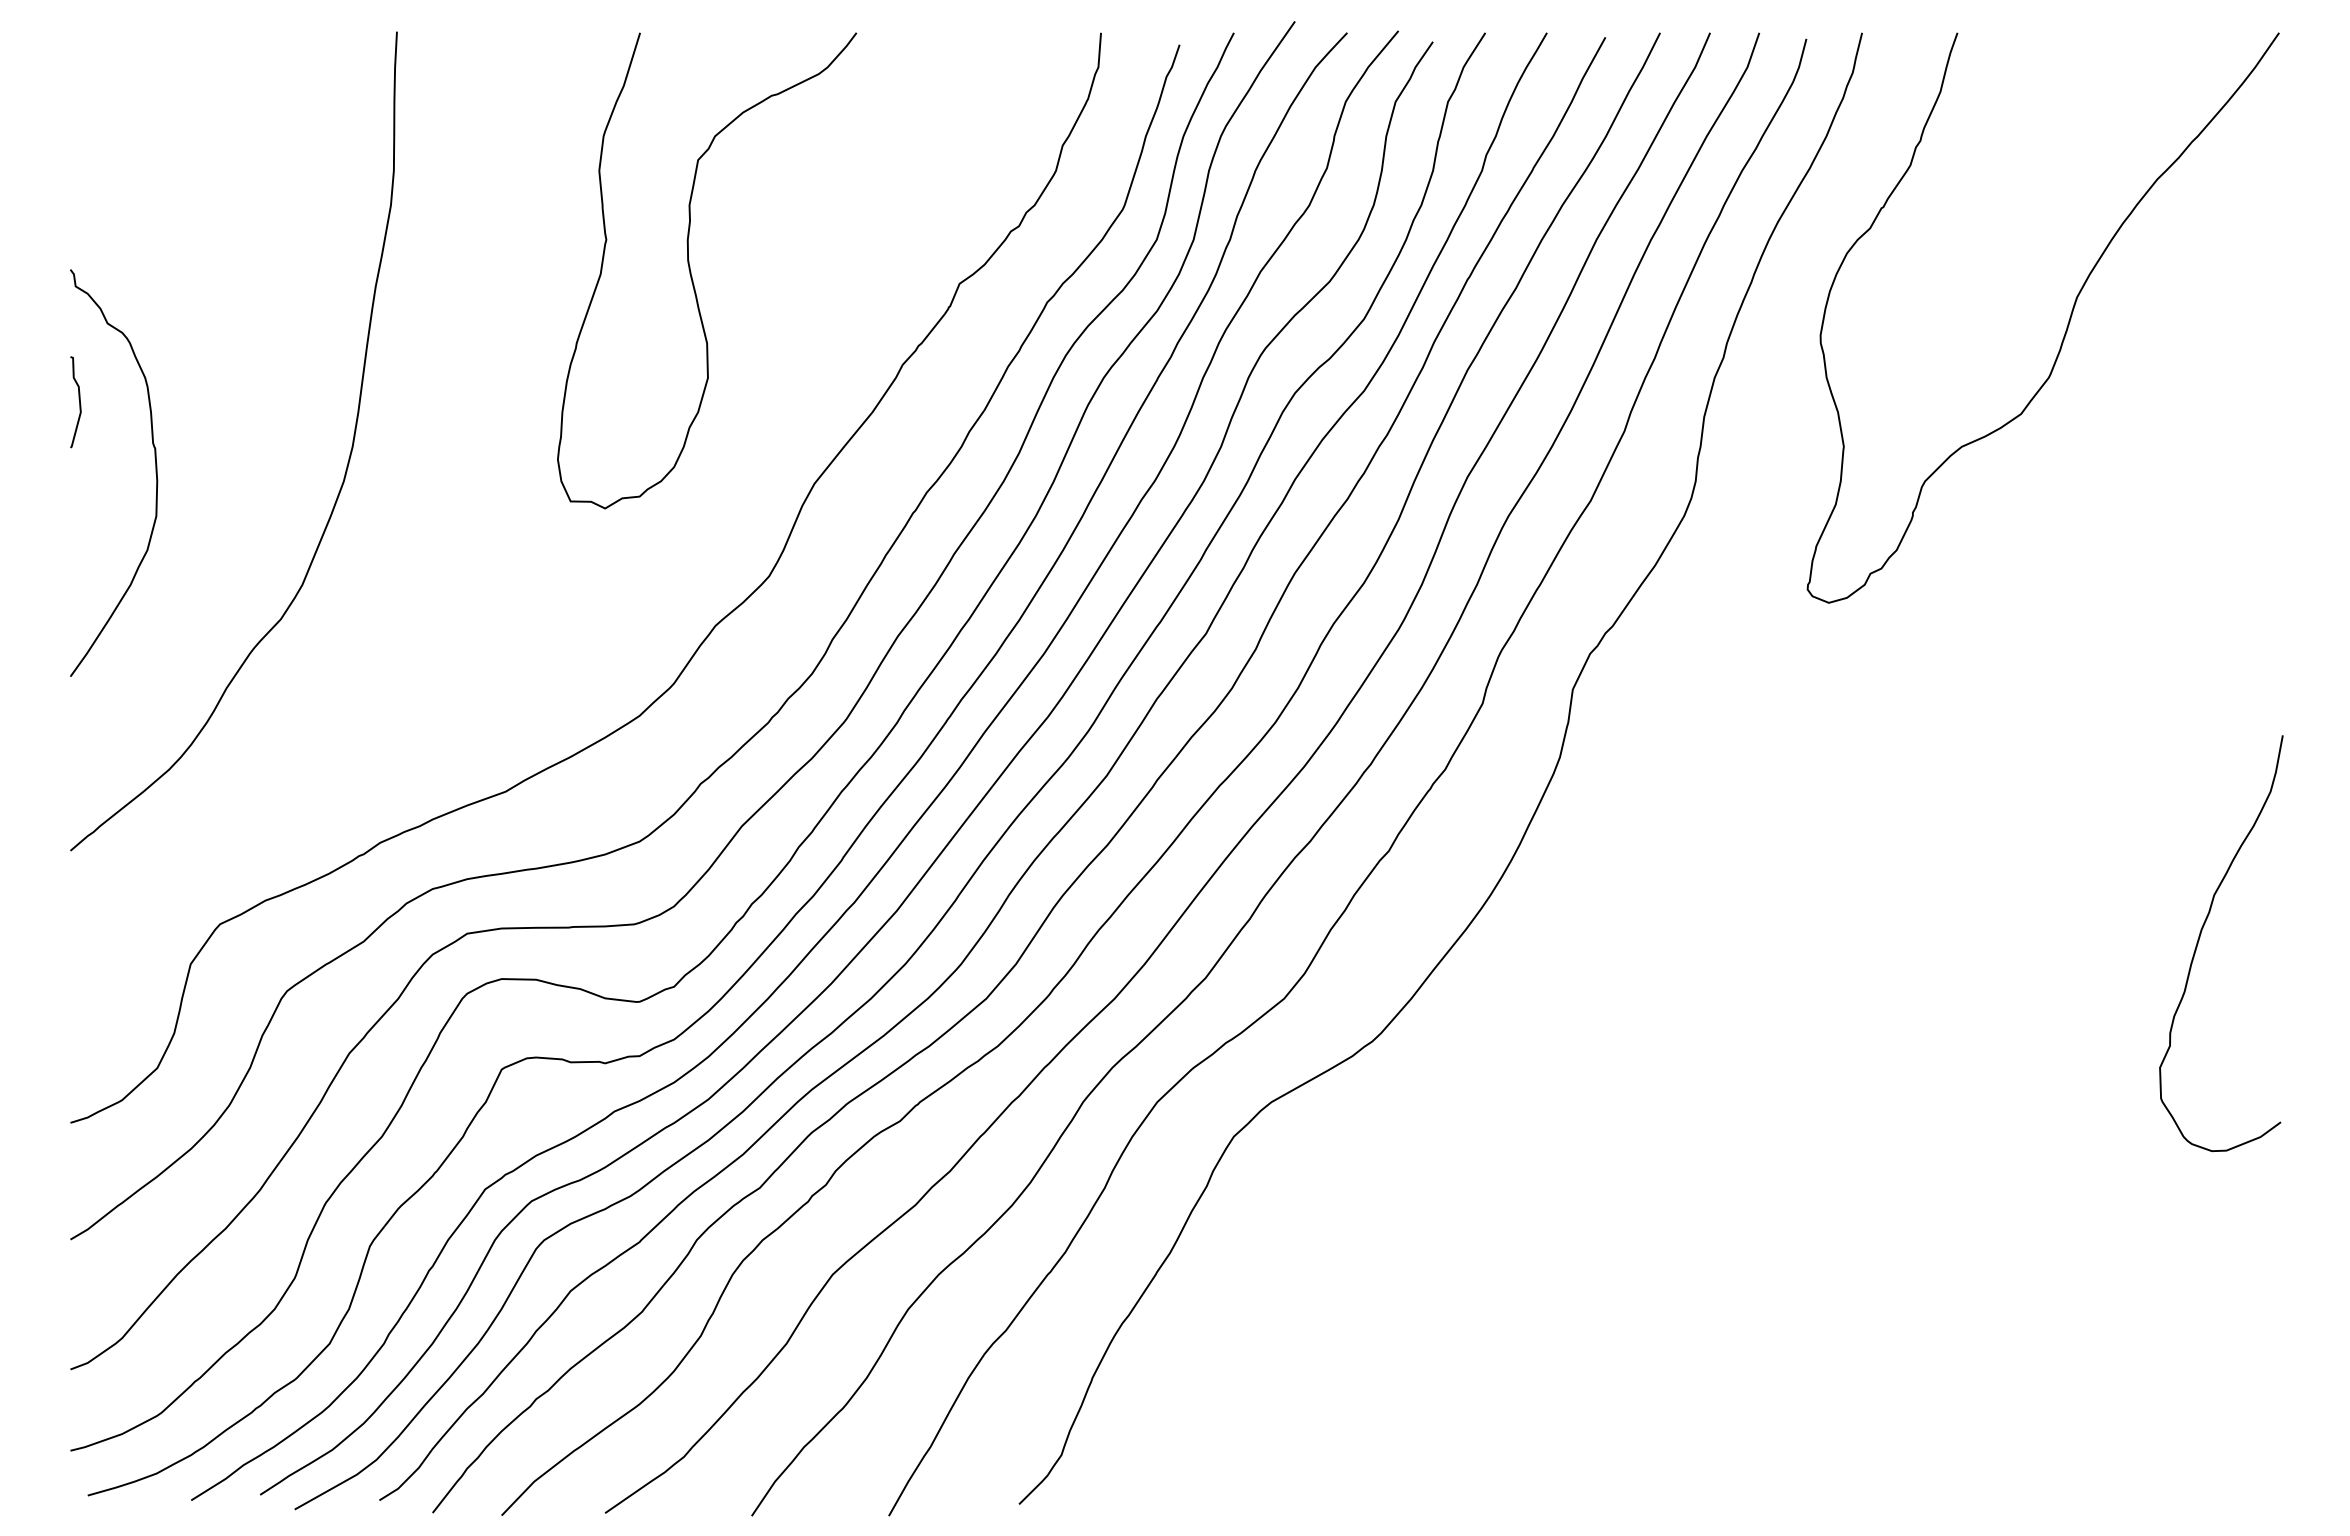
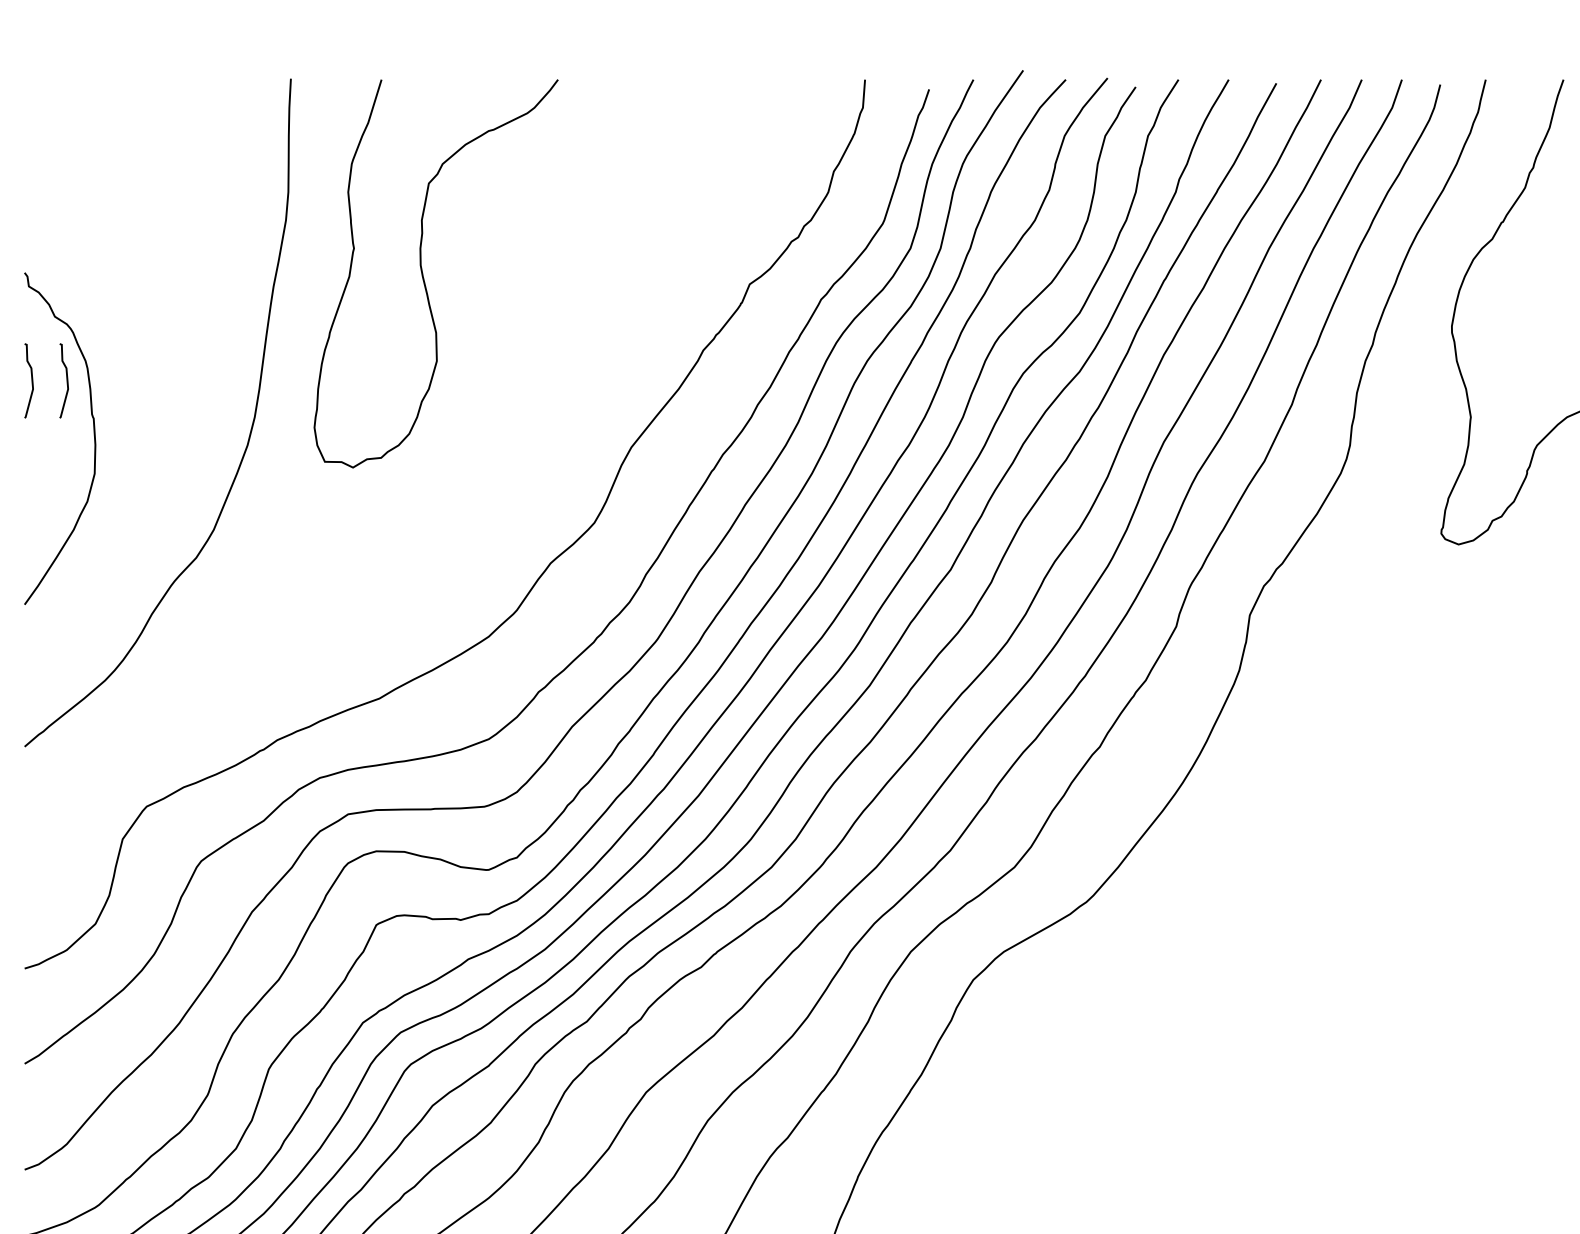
curve: (691, 271) -> (423, 274), moved
curve: (122, 402) -> (67, 381), added

